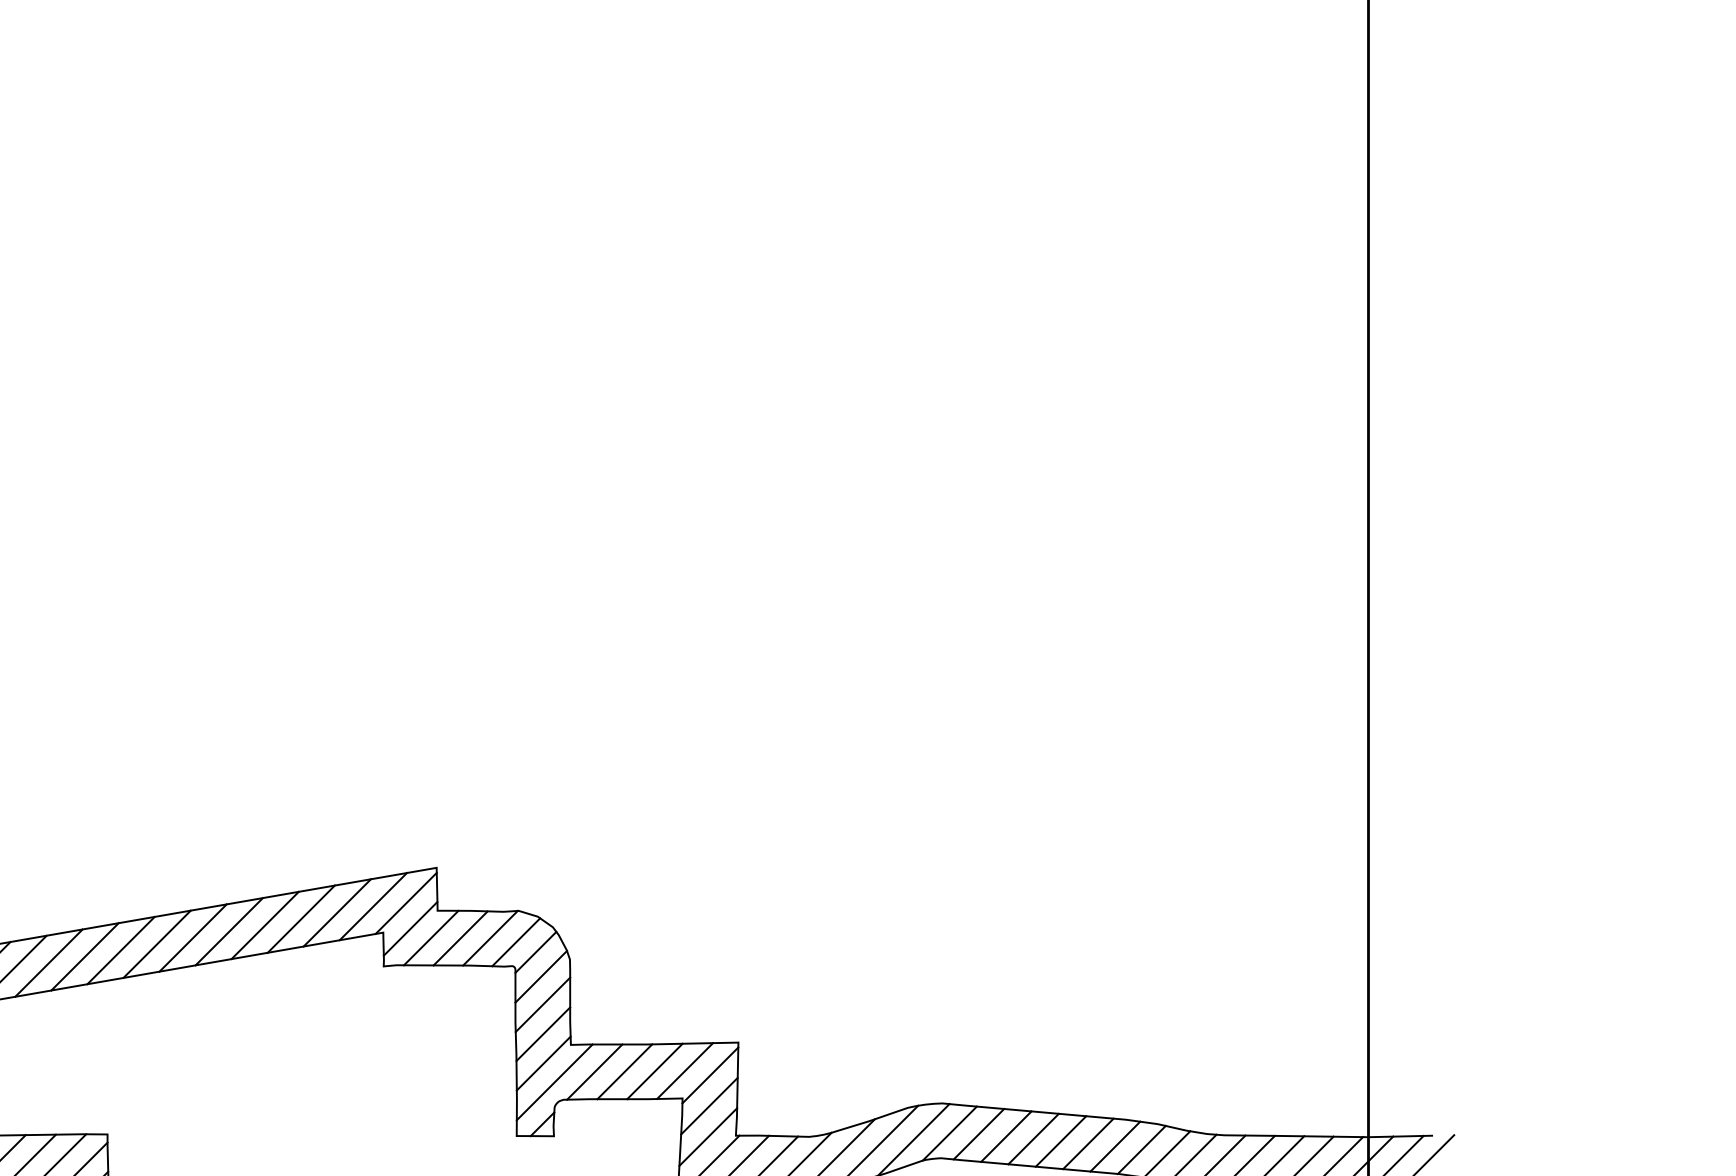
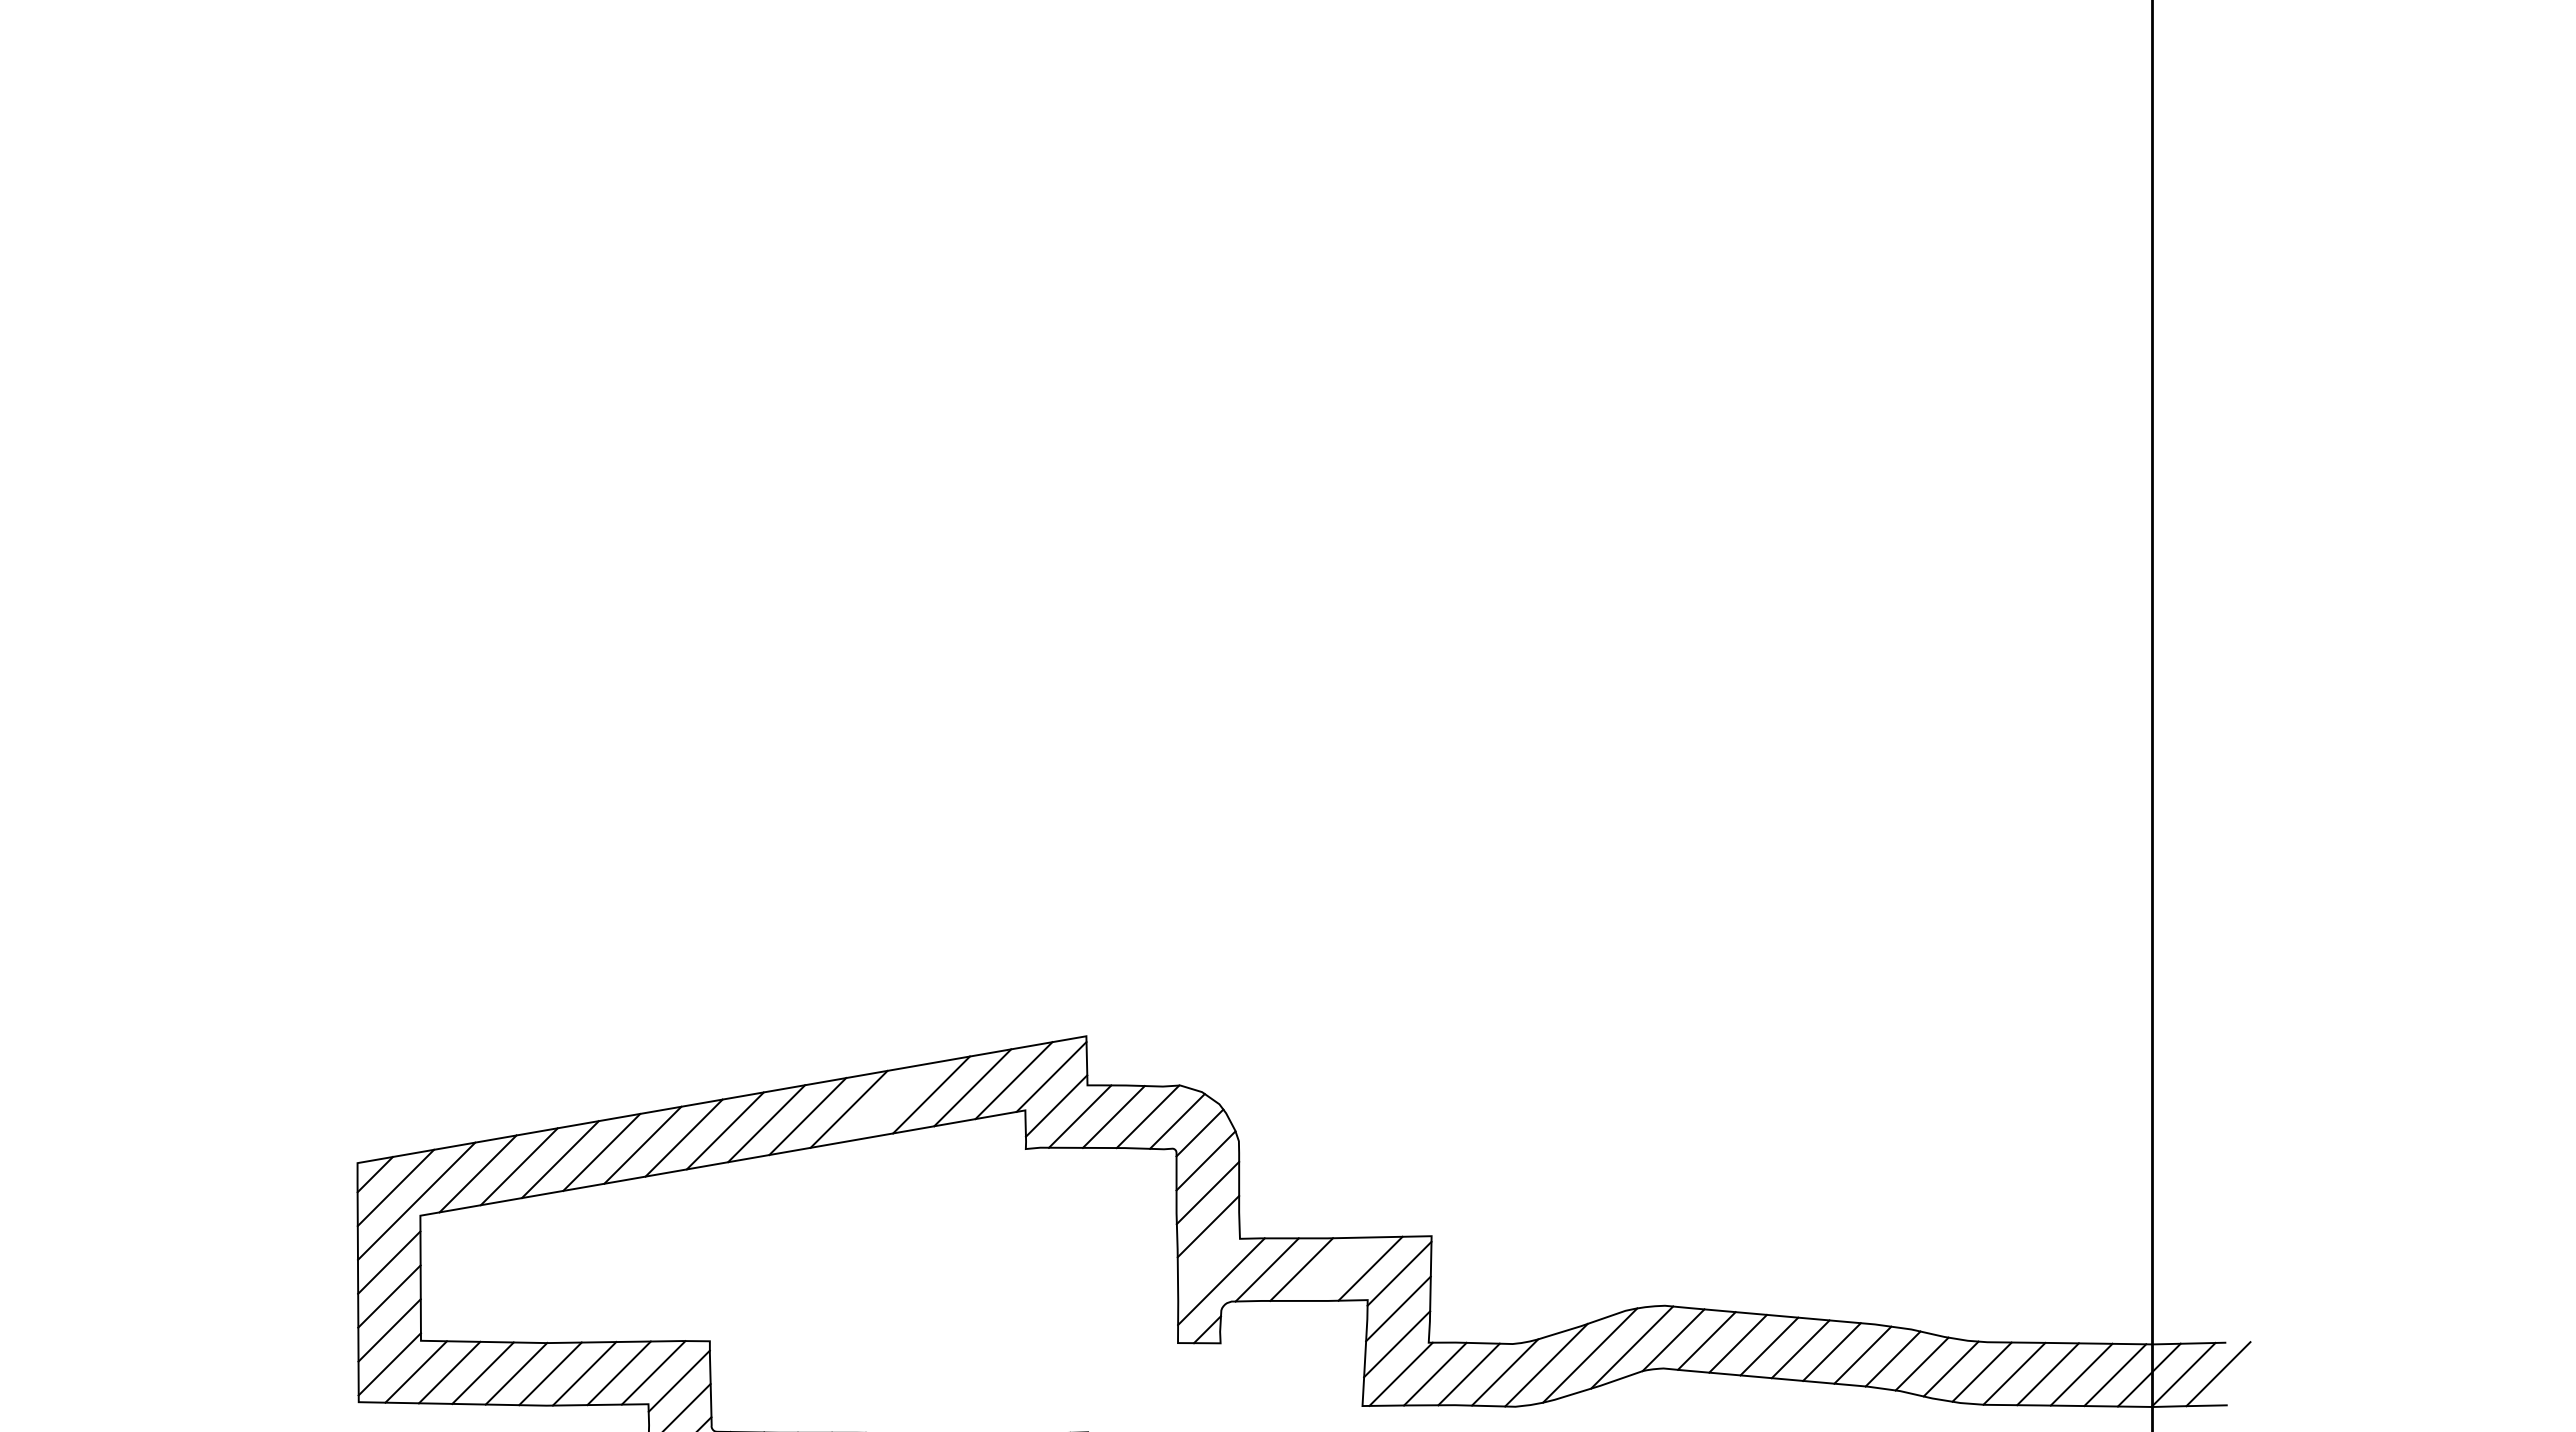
line: (264, 924) -> (889, 1101), removed
line: (543, 1062) -> (1208, 1259), removed
line: (654, 1070) -> (1335, 1268), removed

